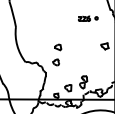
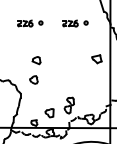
part: (53, 18) -> (30, 23), added

